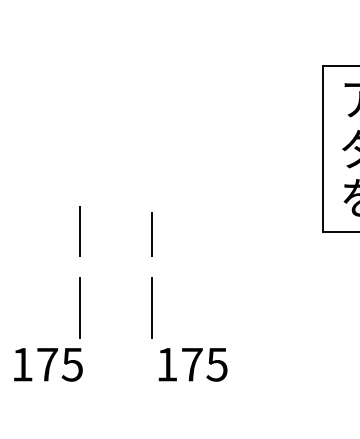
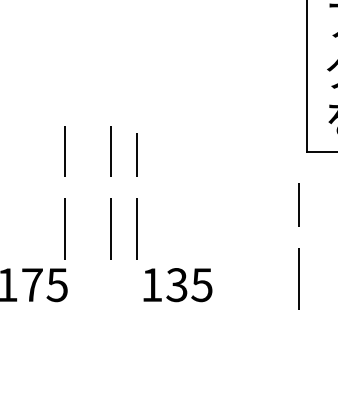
line: (125, 277) -> (110, 197), added
line: (313, 327) -> (298, 247), added
text: (191, 364) -> (176, 284), 175 -> 135

